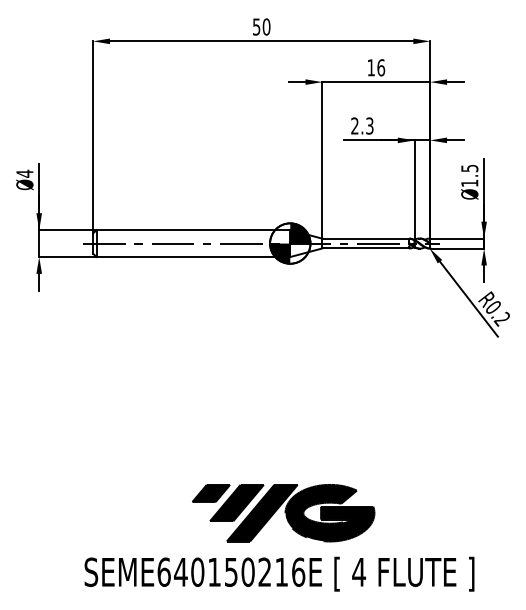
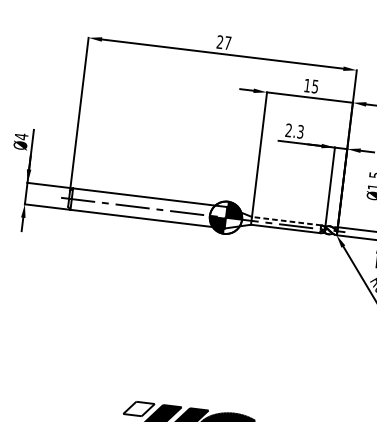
text: (261, 26) -> (224, 42), 50 -> 27
text: (381, 67) -> (315, 86), 16 -> 15
line: (366, 238) -> (287, 221), solid -> dashed
fill: (211, 492) -> (139, 408), removed

